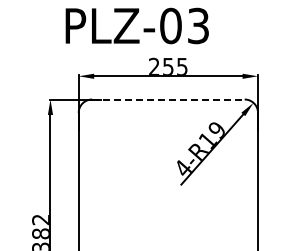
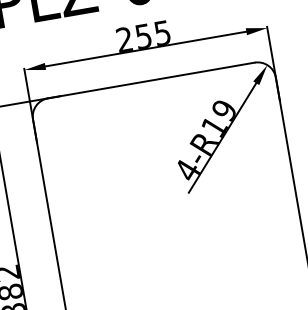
line: (168, 99) -> (151, 80), dashed -> solid

